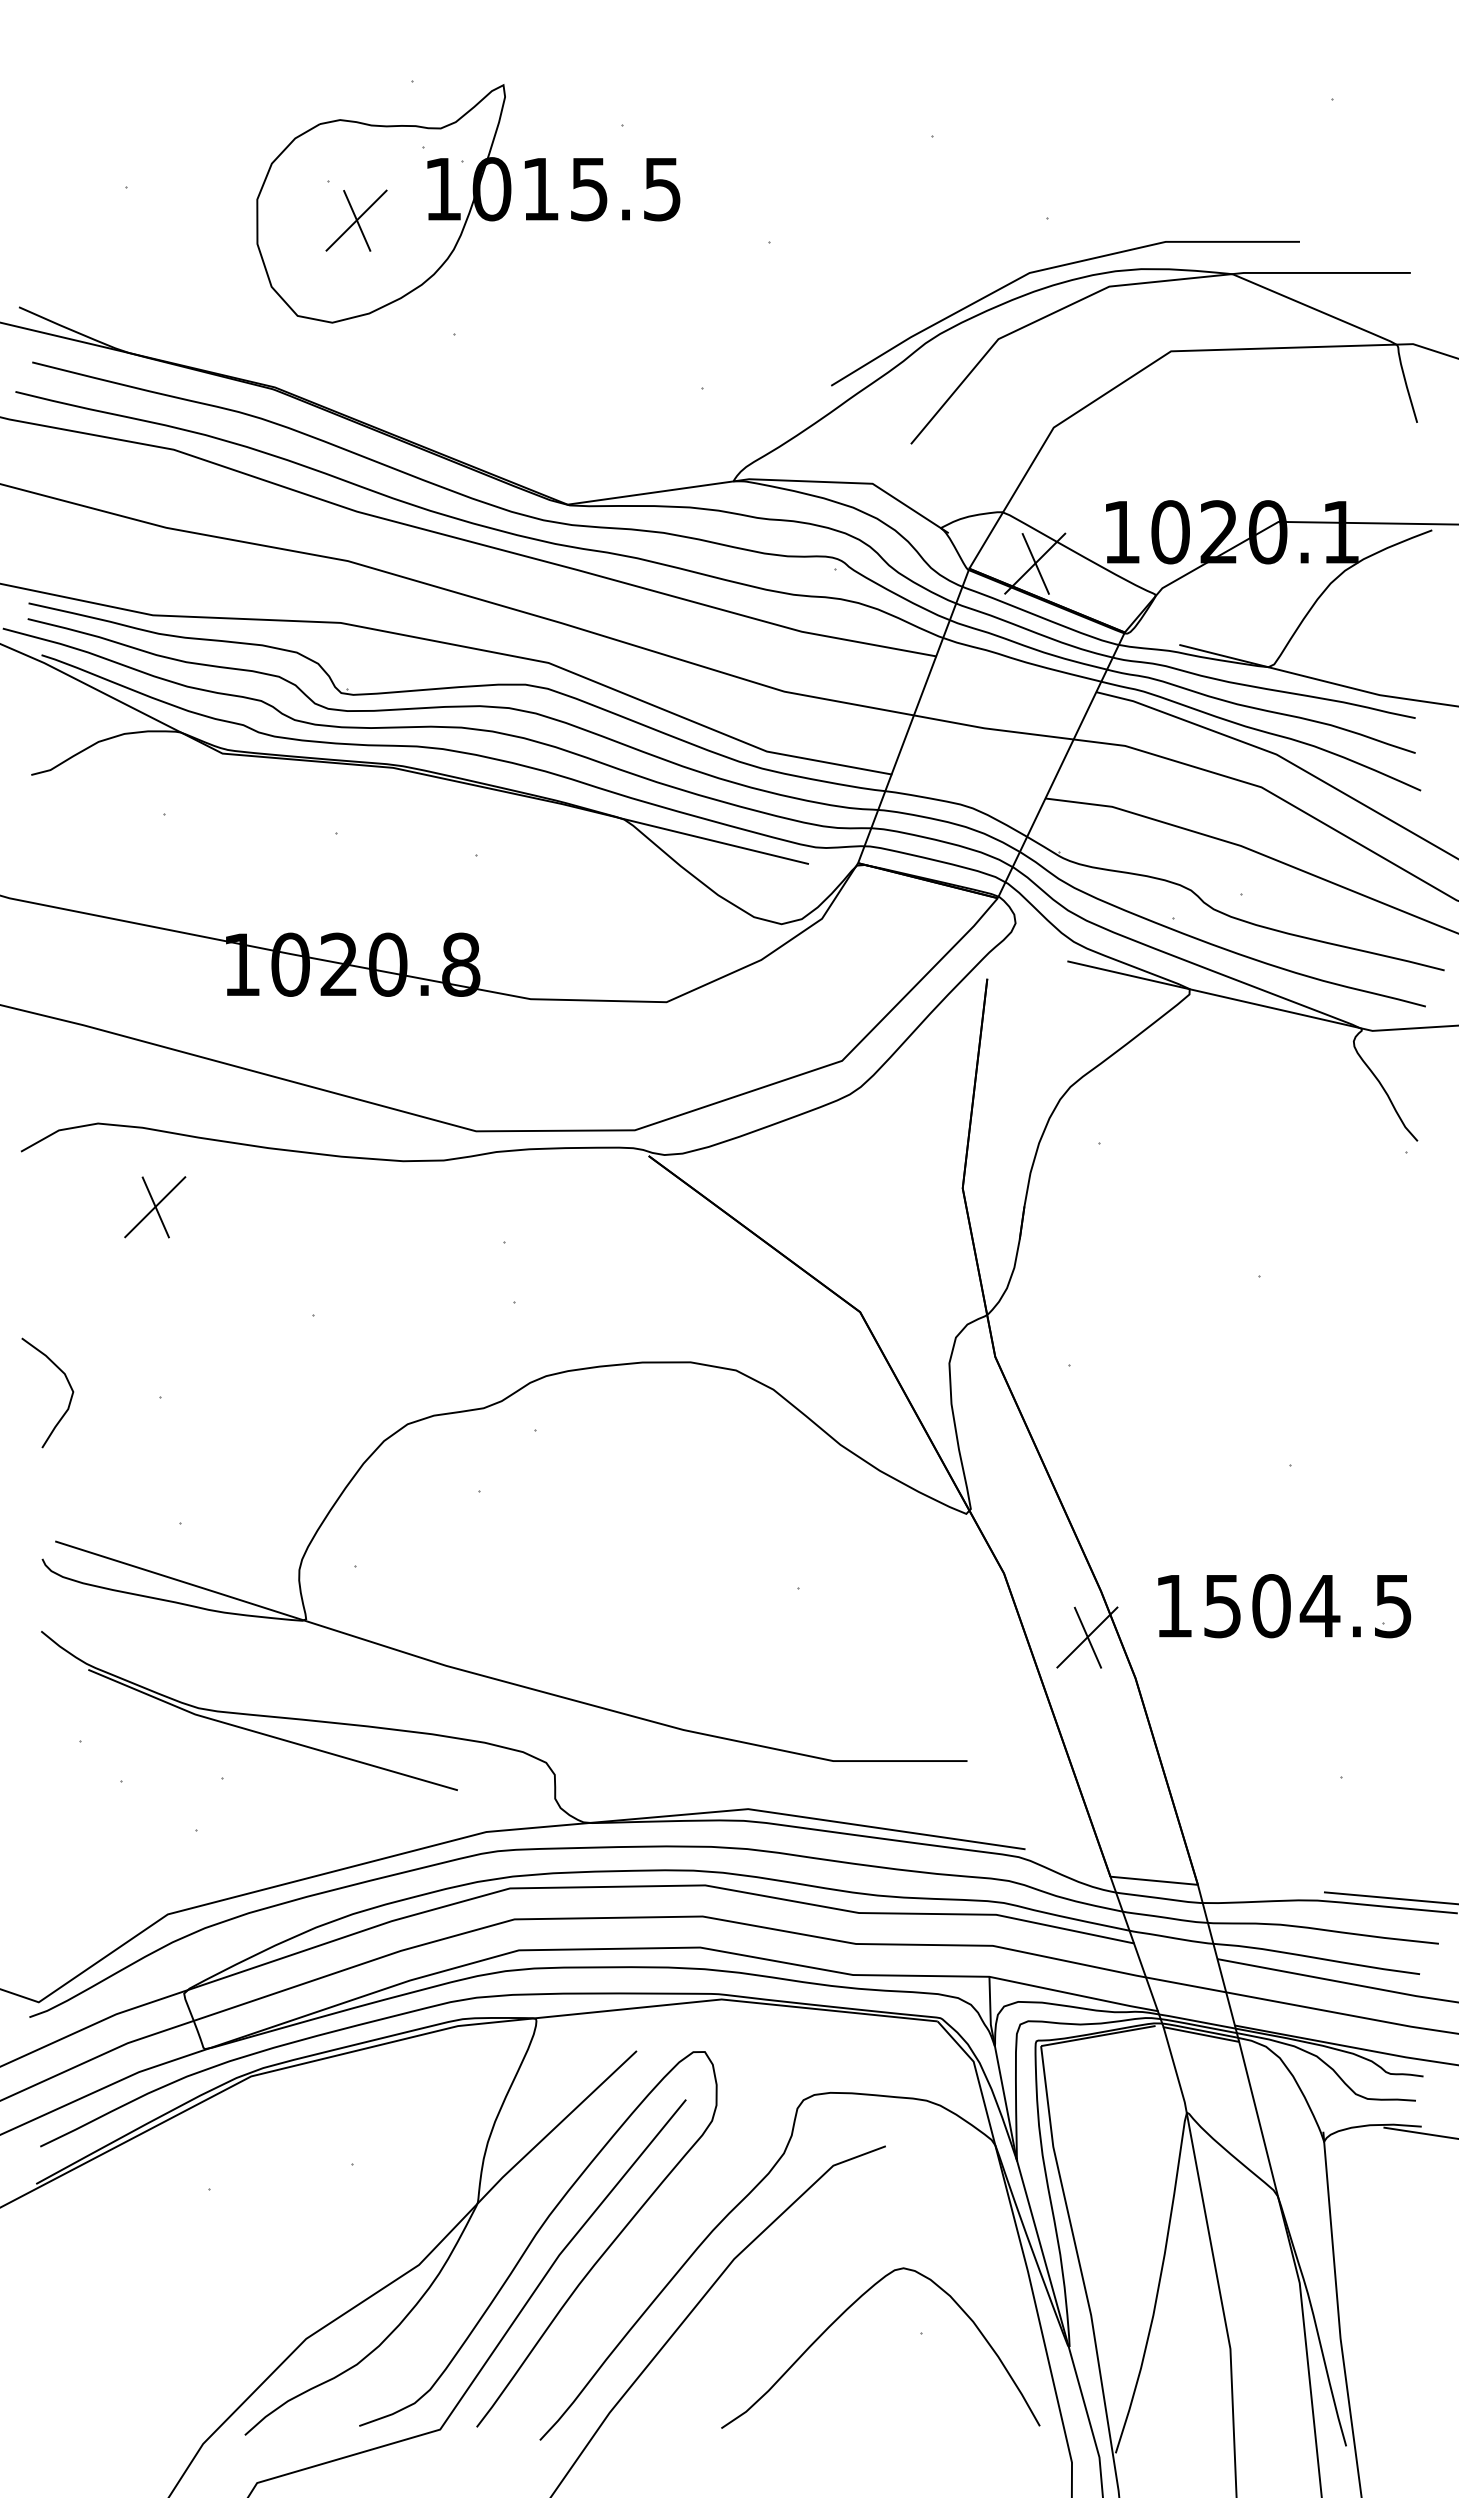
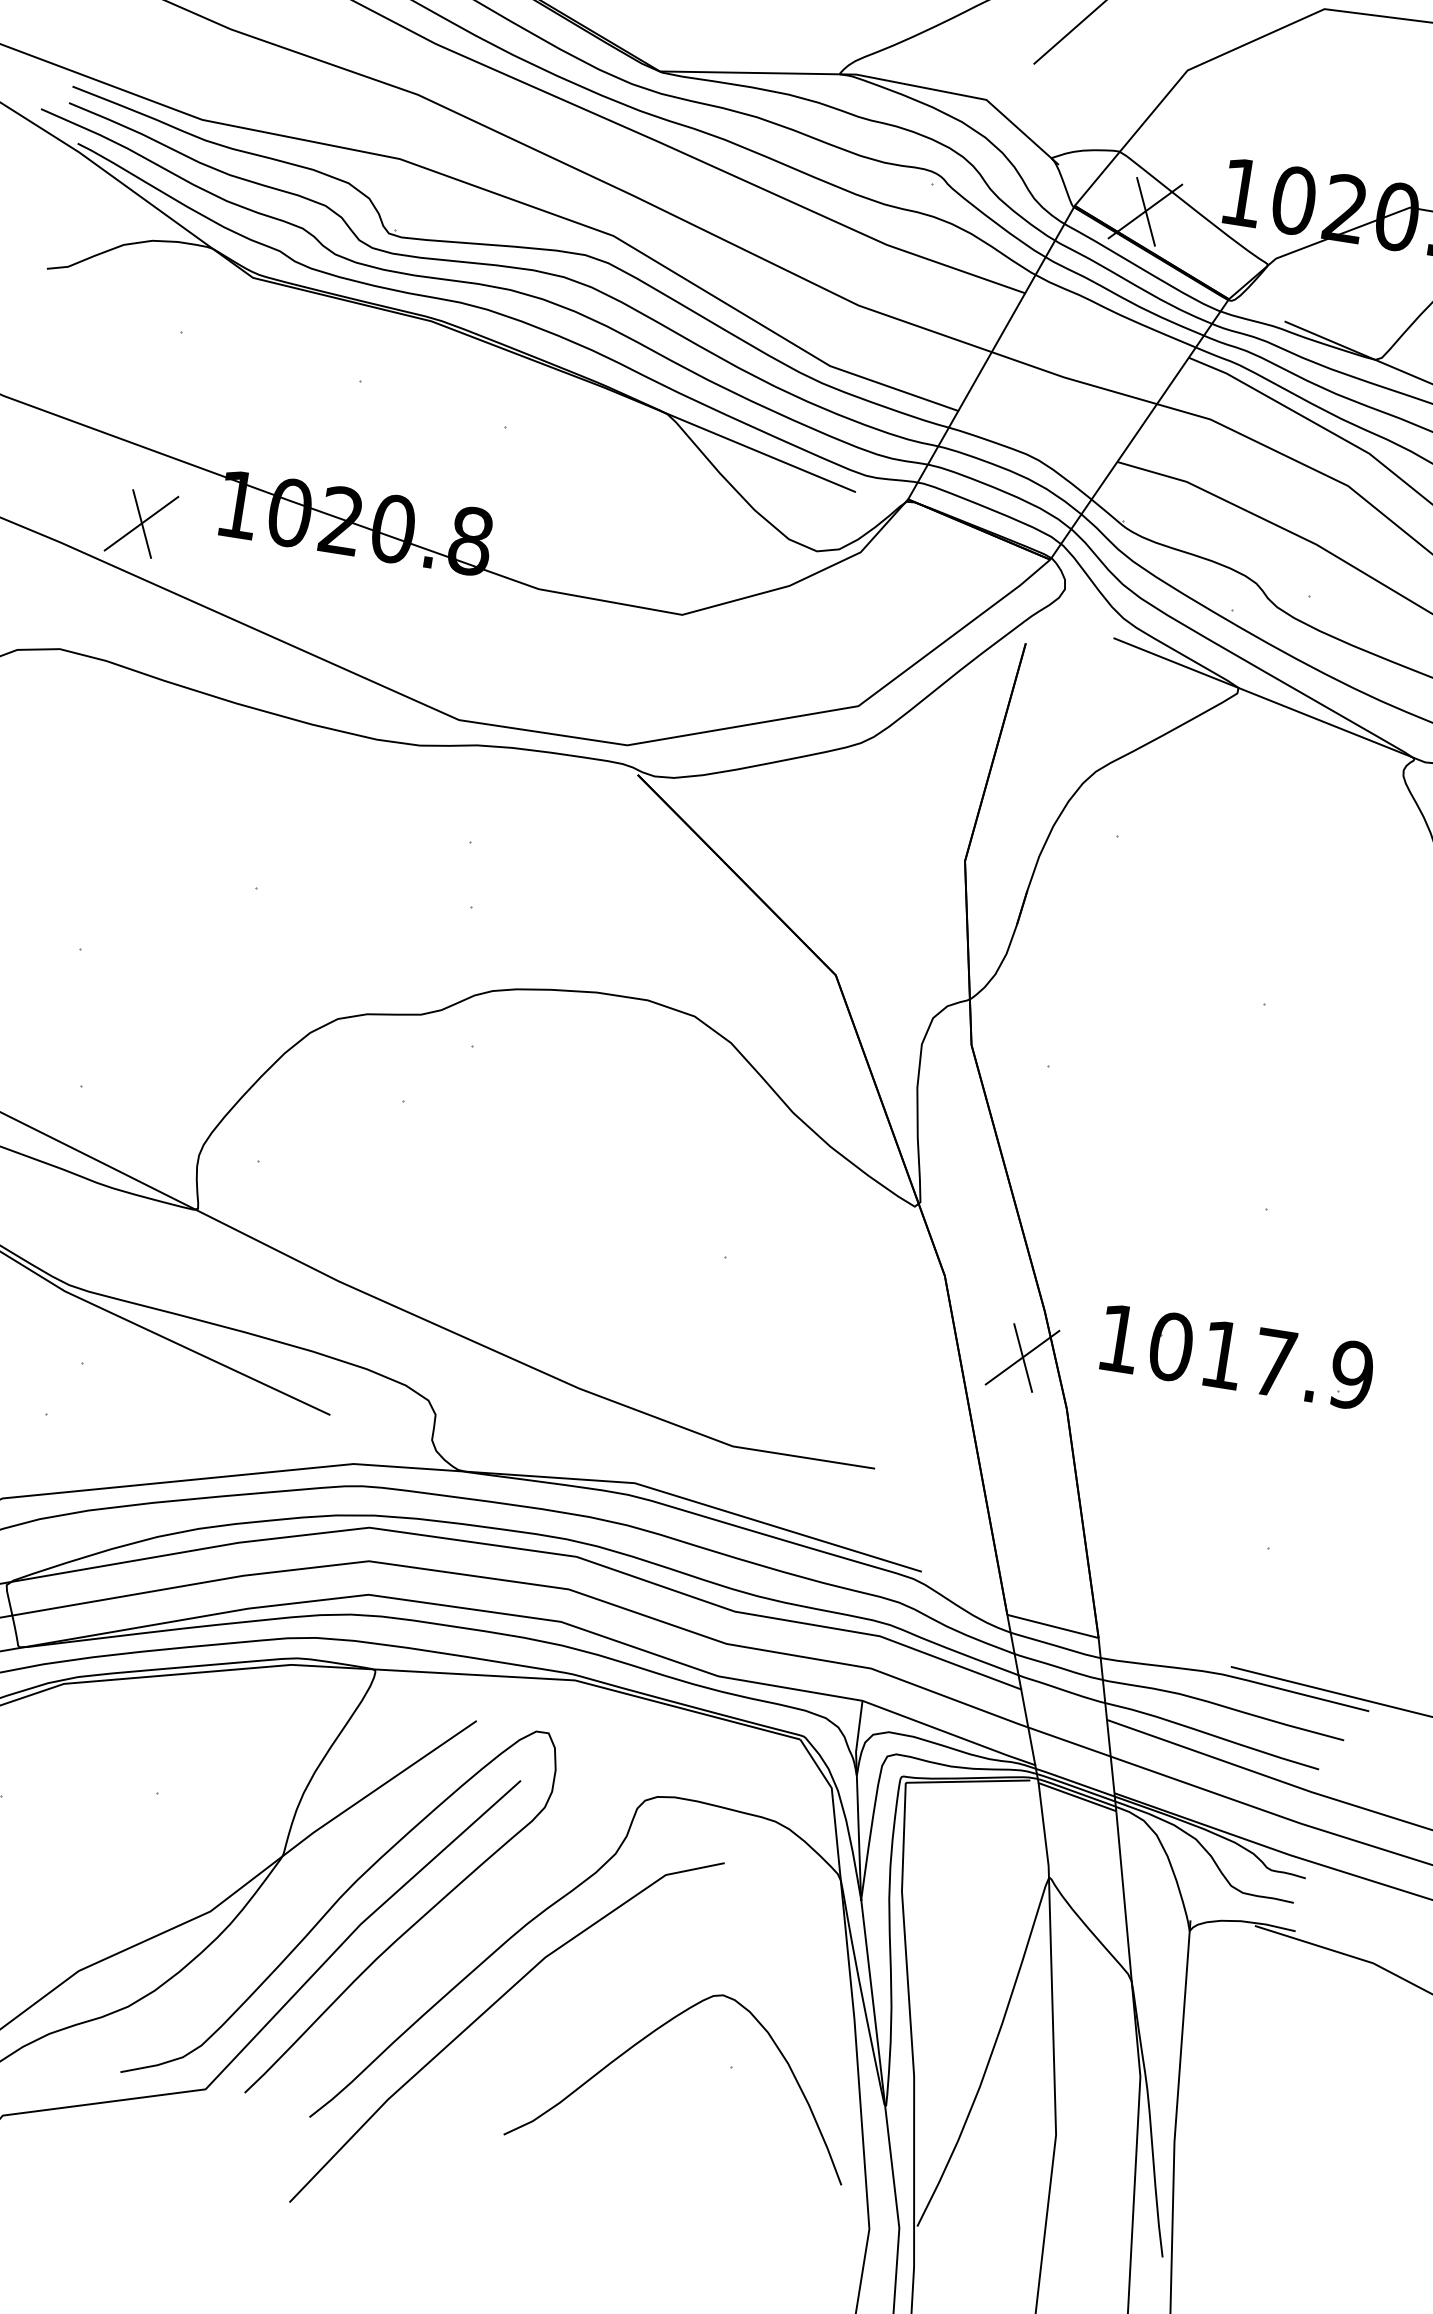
part: (155, 1207) -> (141, 524), moved
text: (1307, 1606) -> (1260, 1361), 1504.5 -> 1017.9

